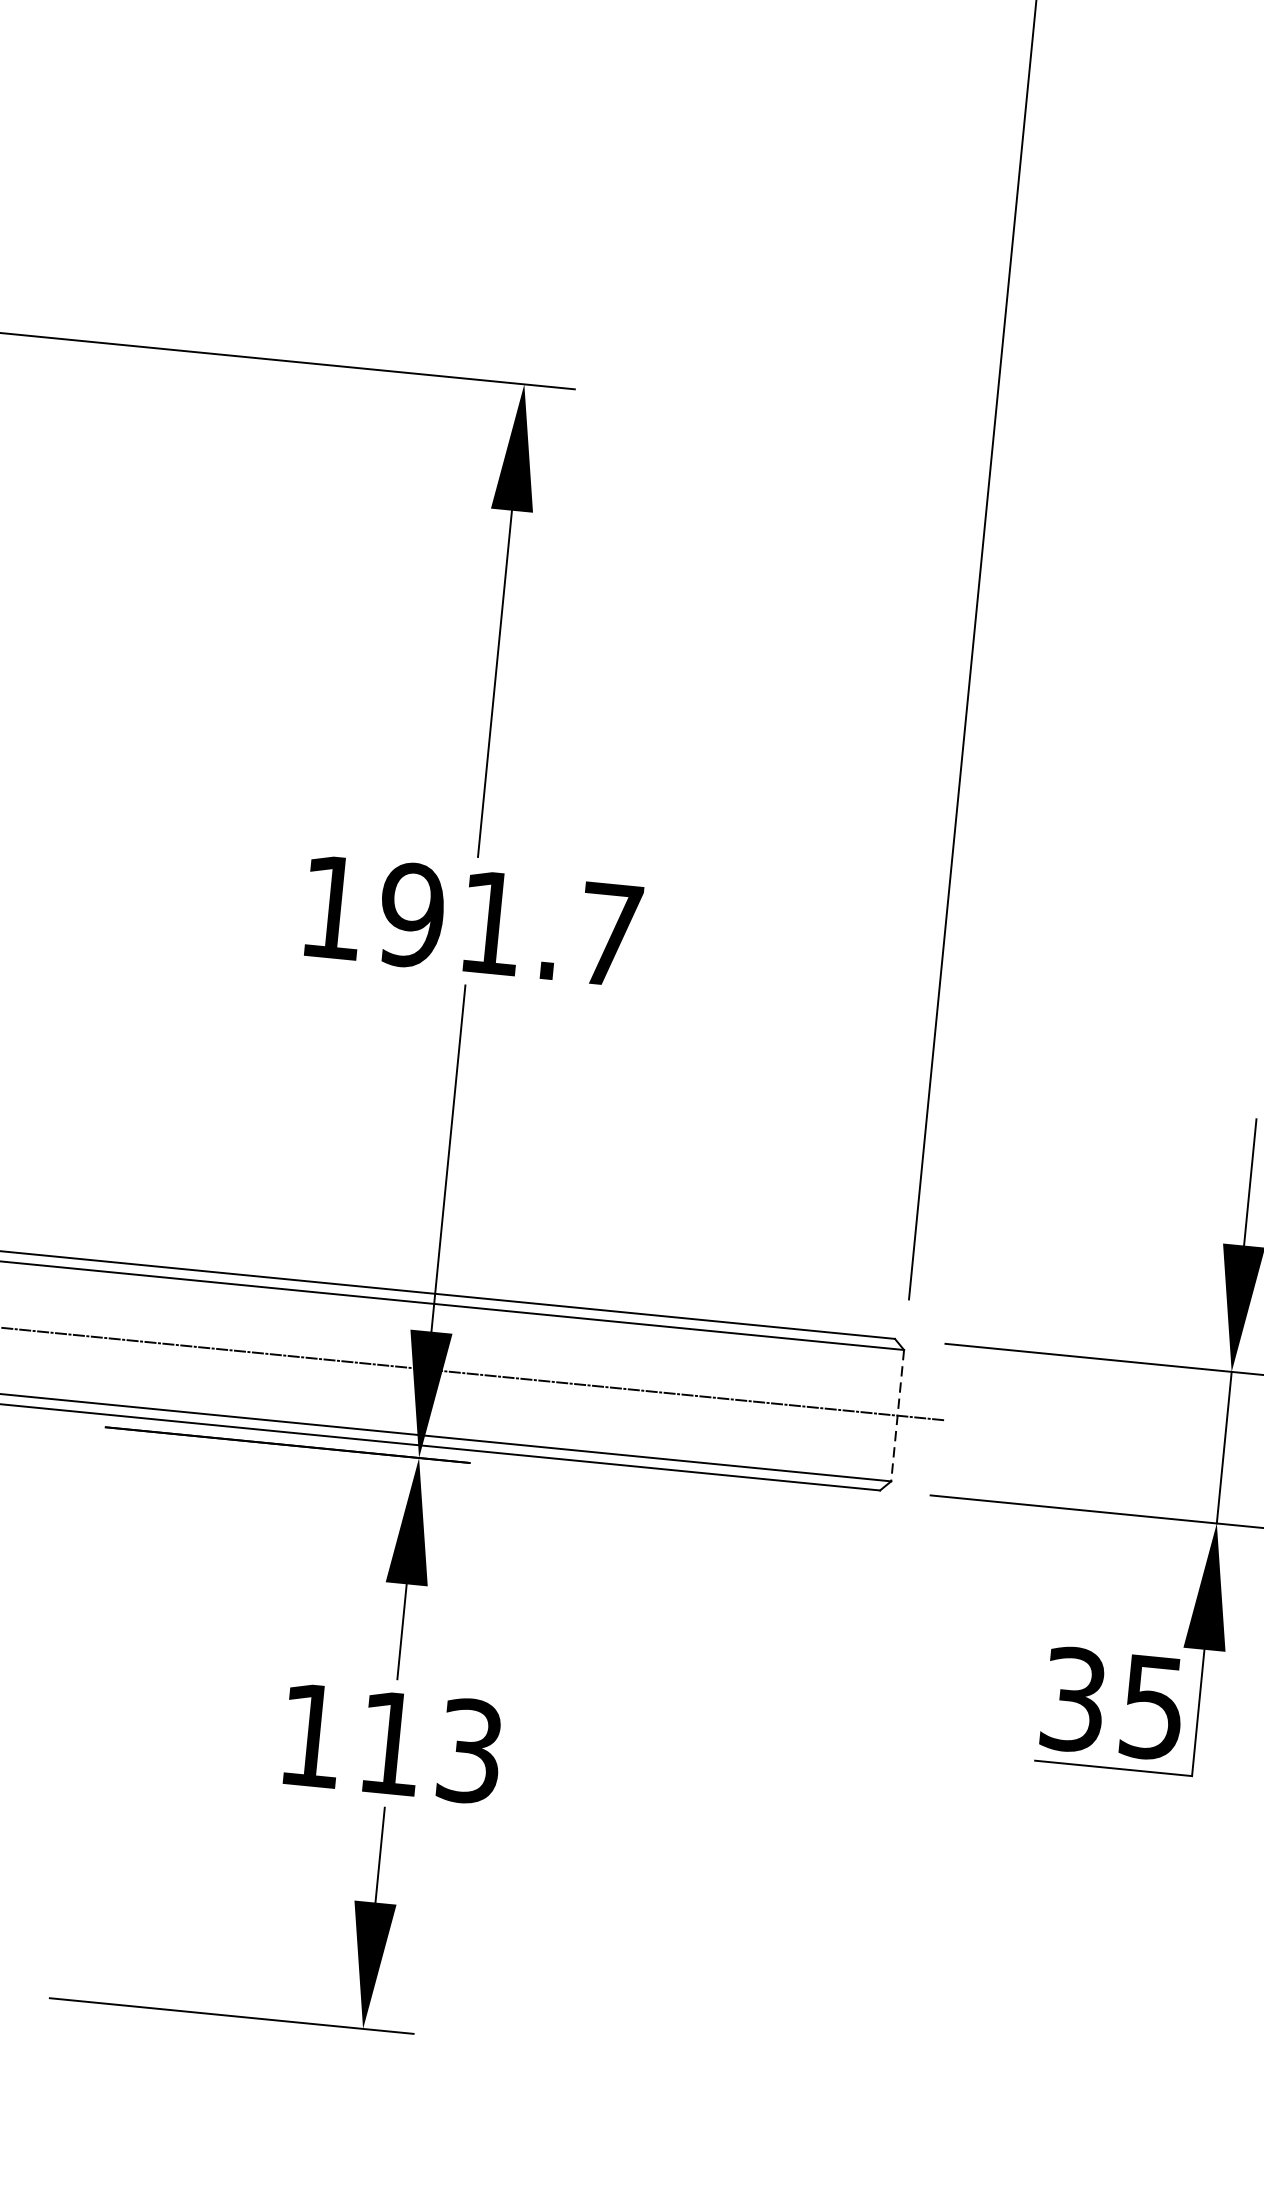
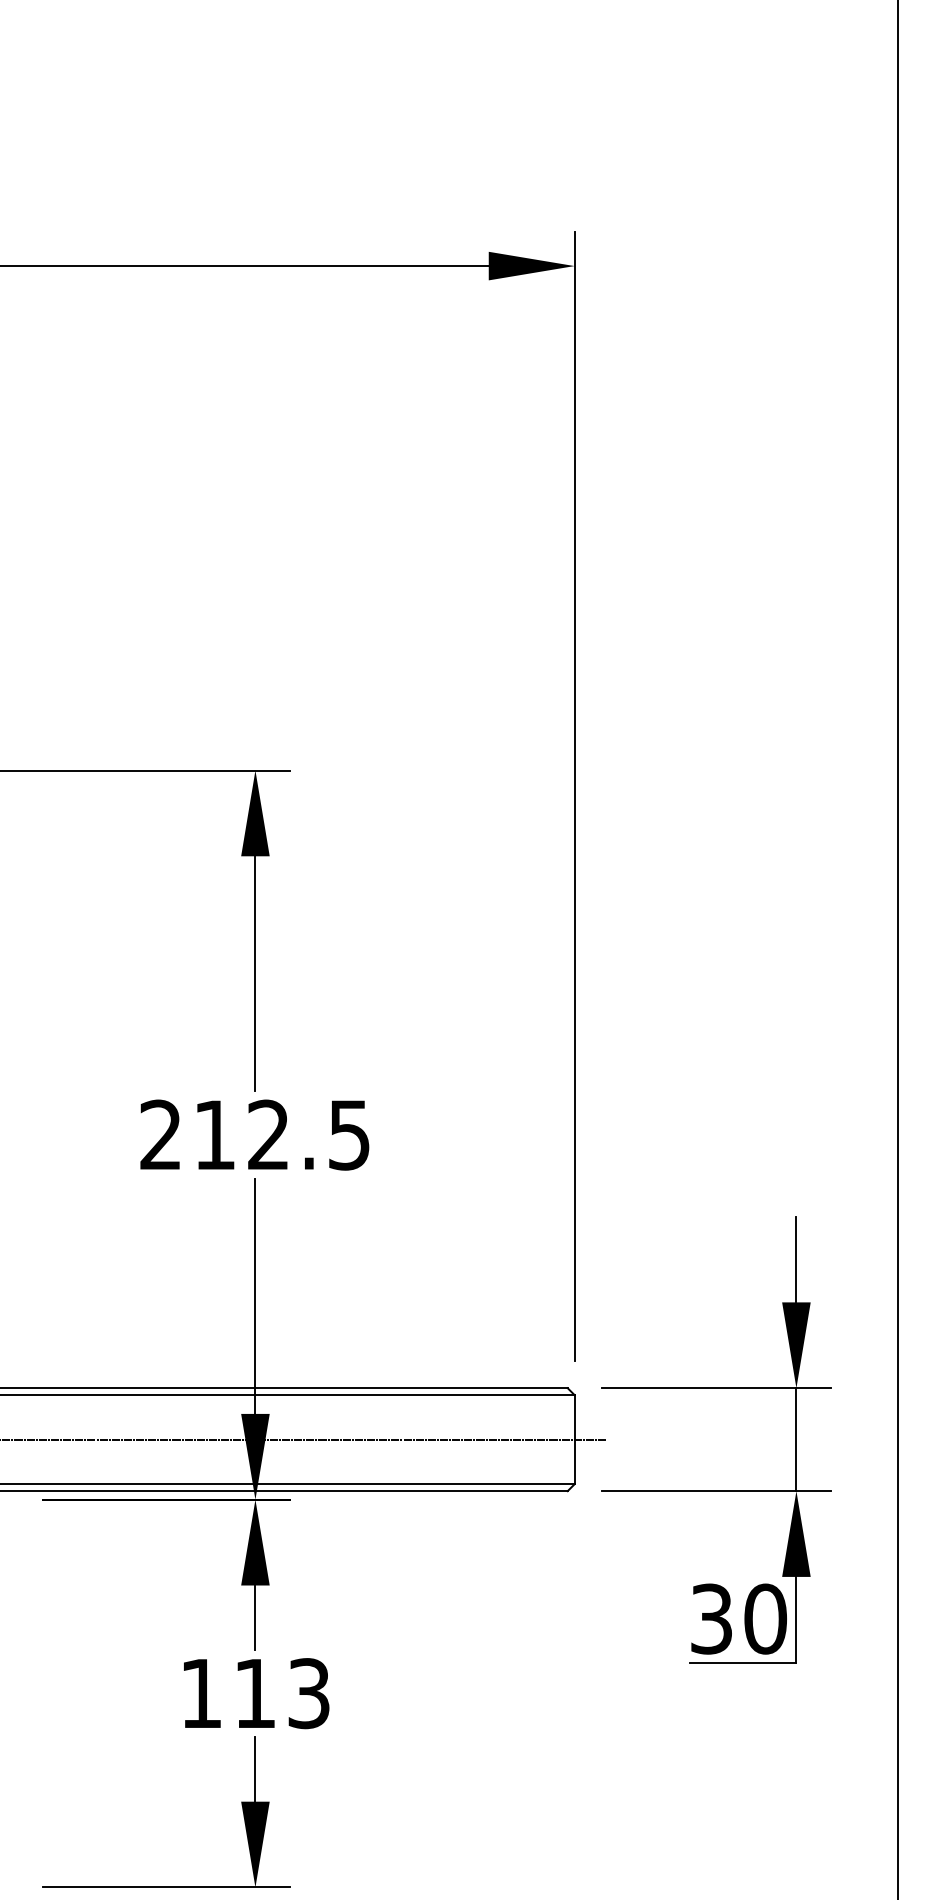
text: (470, 920) -> (254, 1134), 191.7 -> 212.5
line: (897, 1415) -> (574, 1439), dashed -> solid
text: (1152, 1706) -> (765, 1618), 35 -> 30

